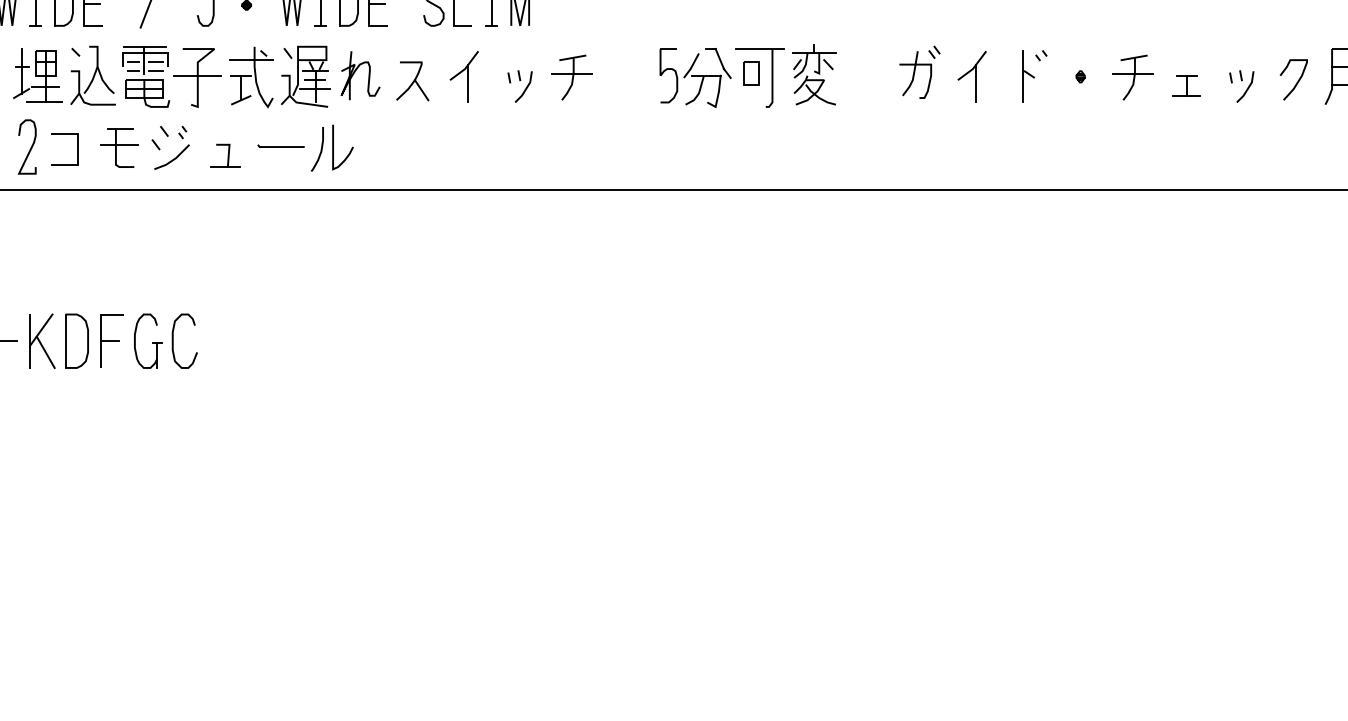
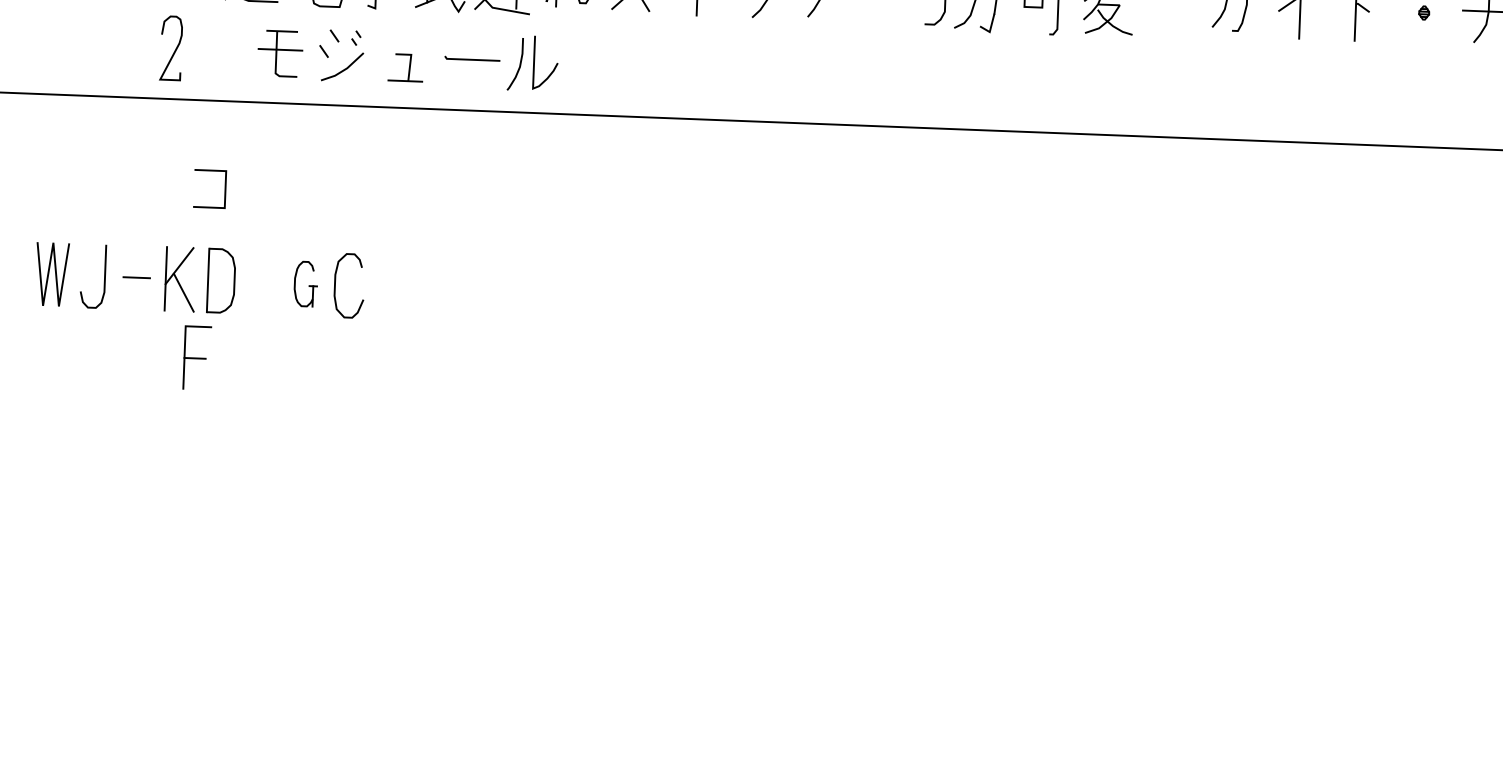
line: (77, 149) -> (225, 189), moved
part: (111, 340) -> (196, 357), moved
part: (148, 340) -> (306, 283), size x0.7

